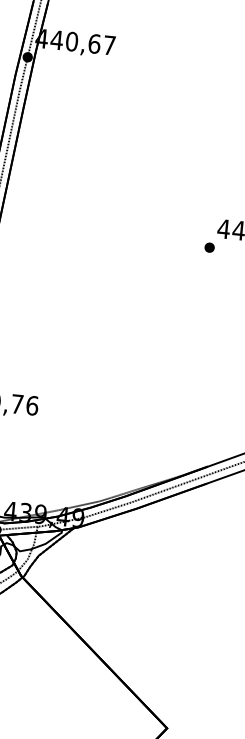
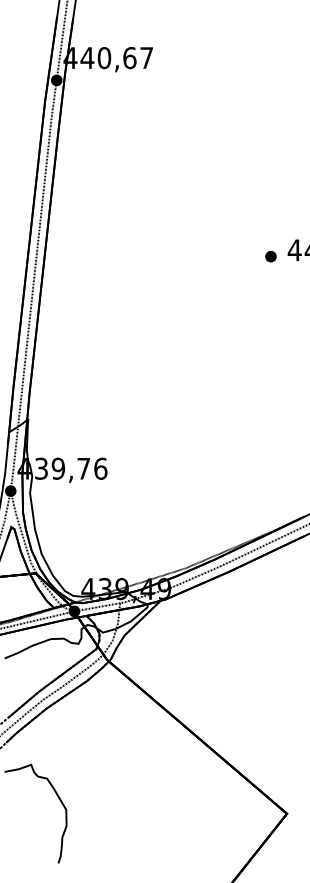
part: (209, 247) -> (270, 256), moved

